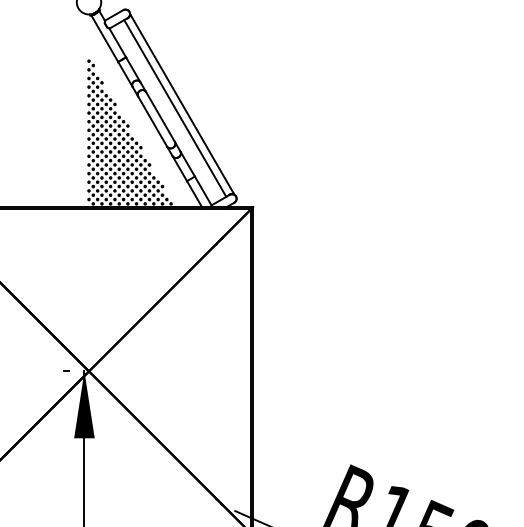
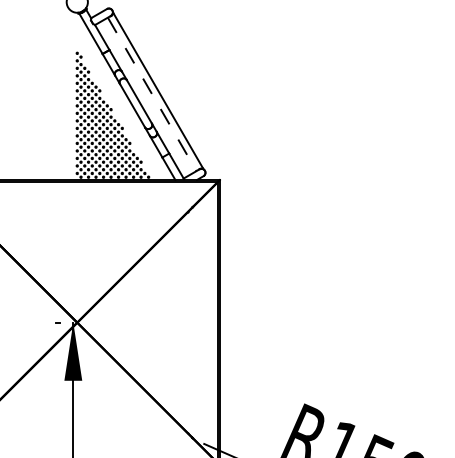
line: (175, 108) -> (152, 94), solid -> dashed

